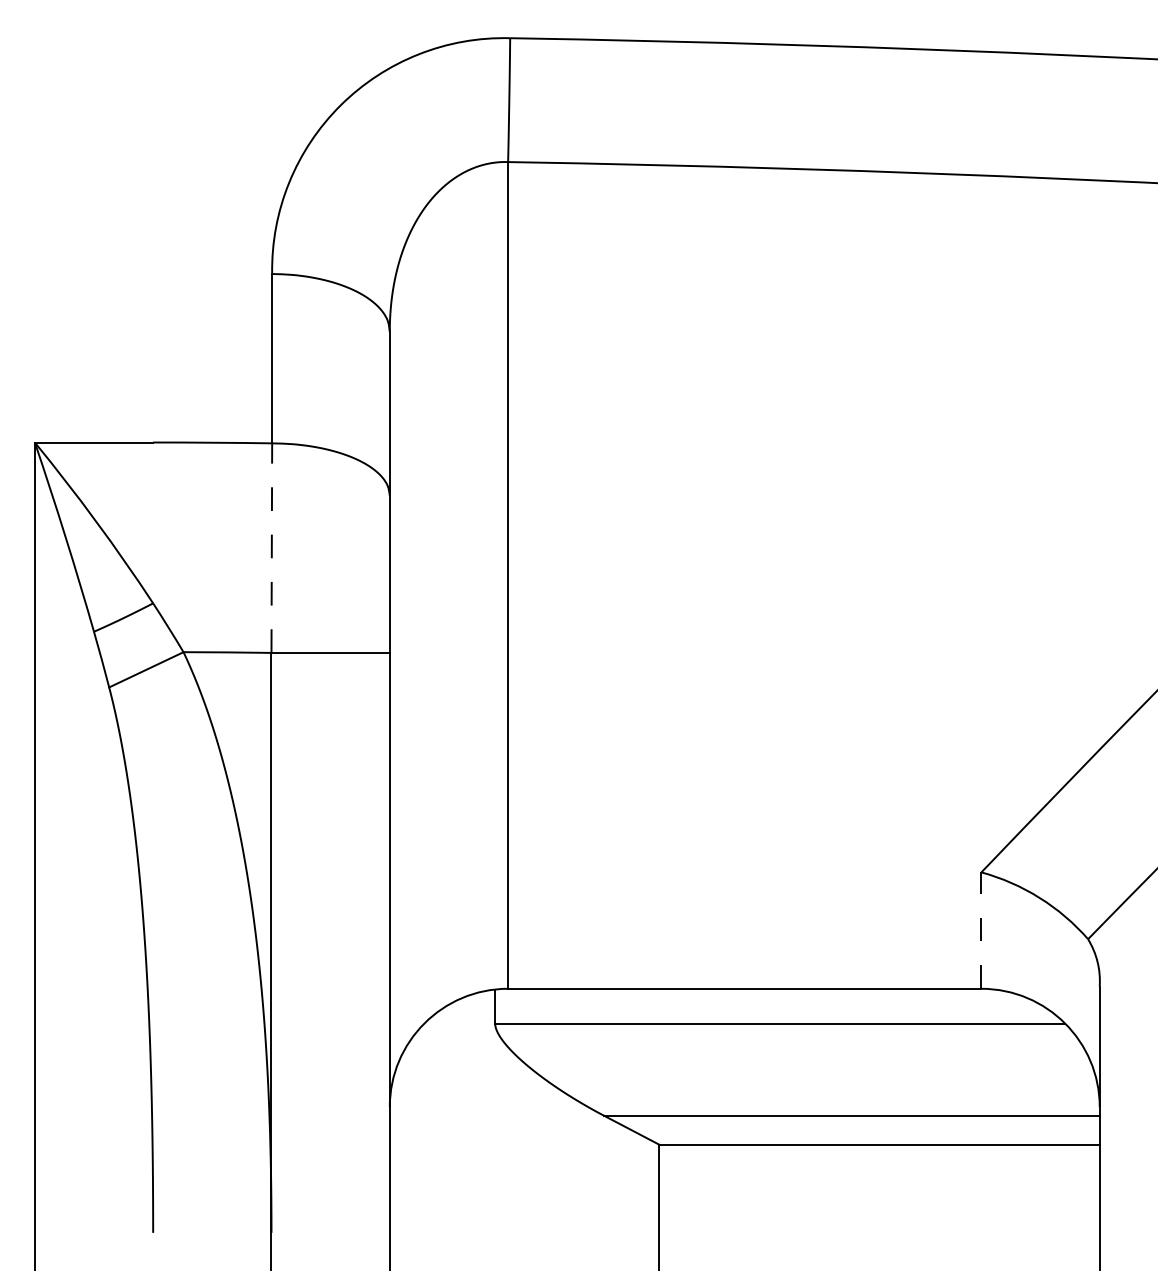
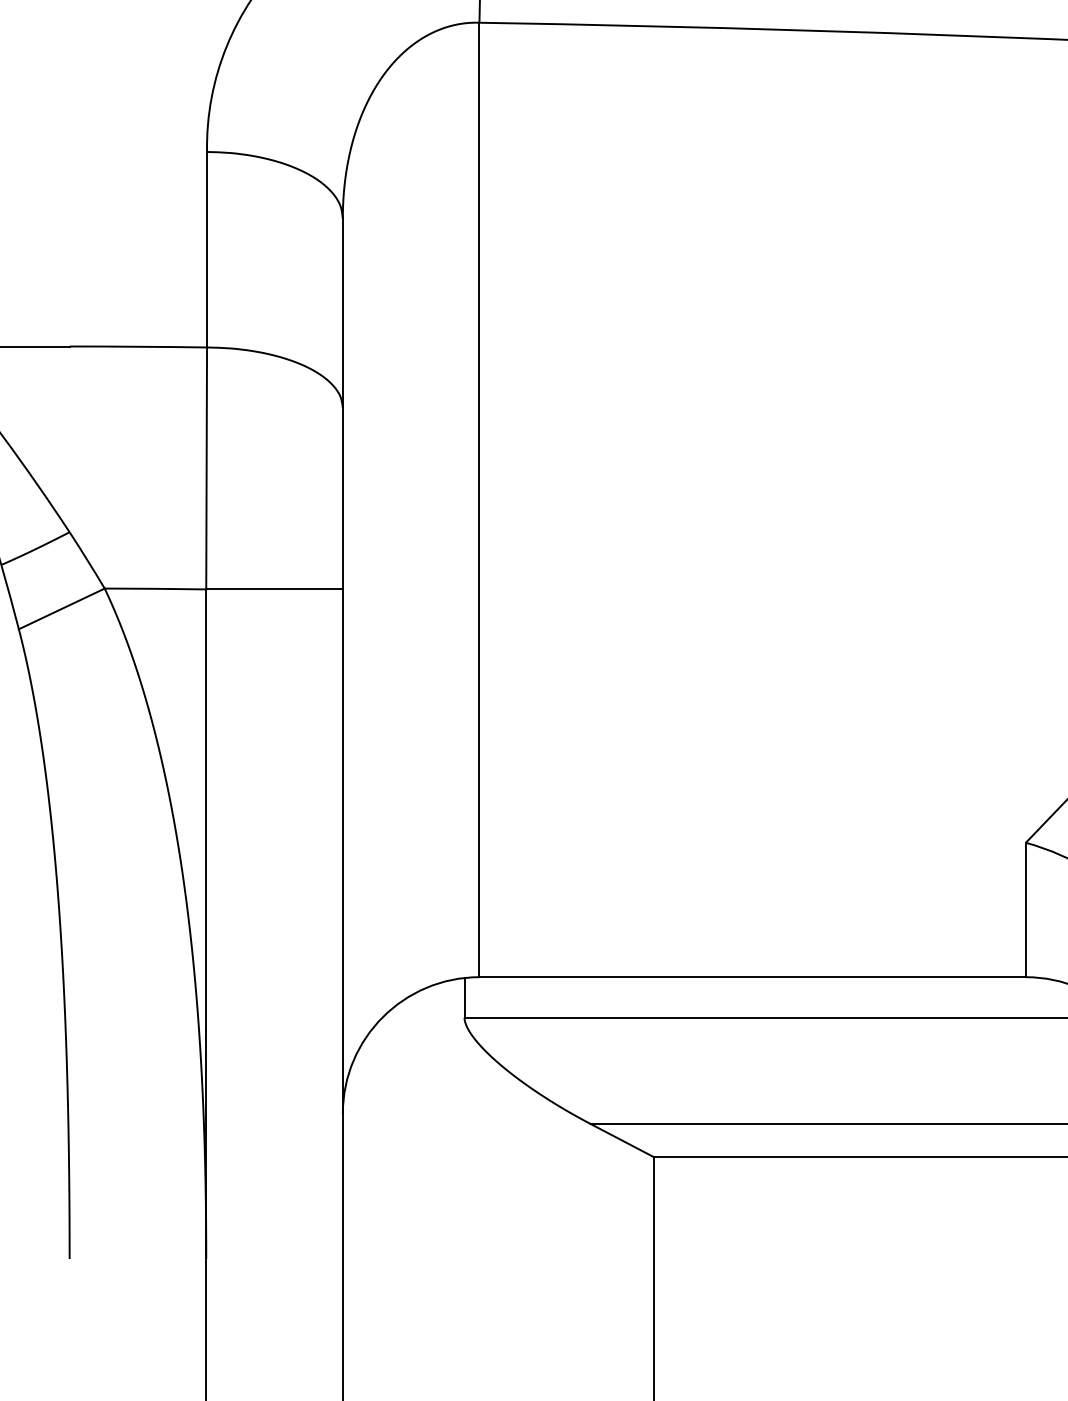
line: (271, 548) -> (206, 468), dashed -> solid
line: (981, 930) -> (1025, 909), dashed -> solid

